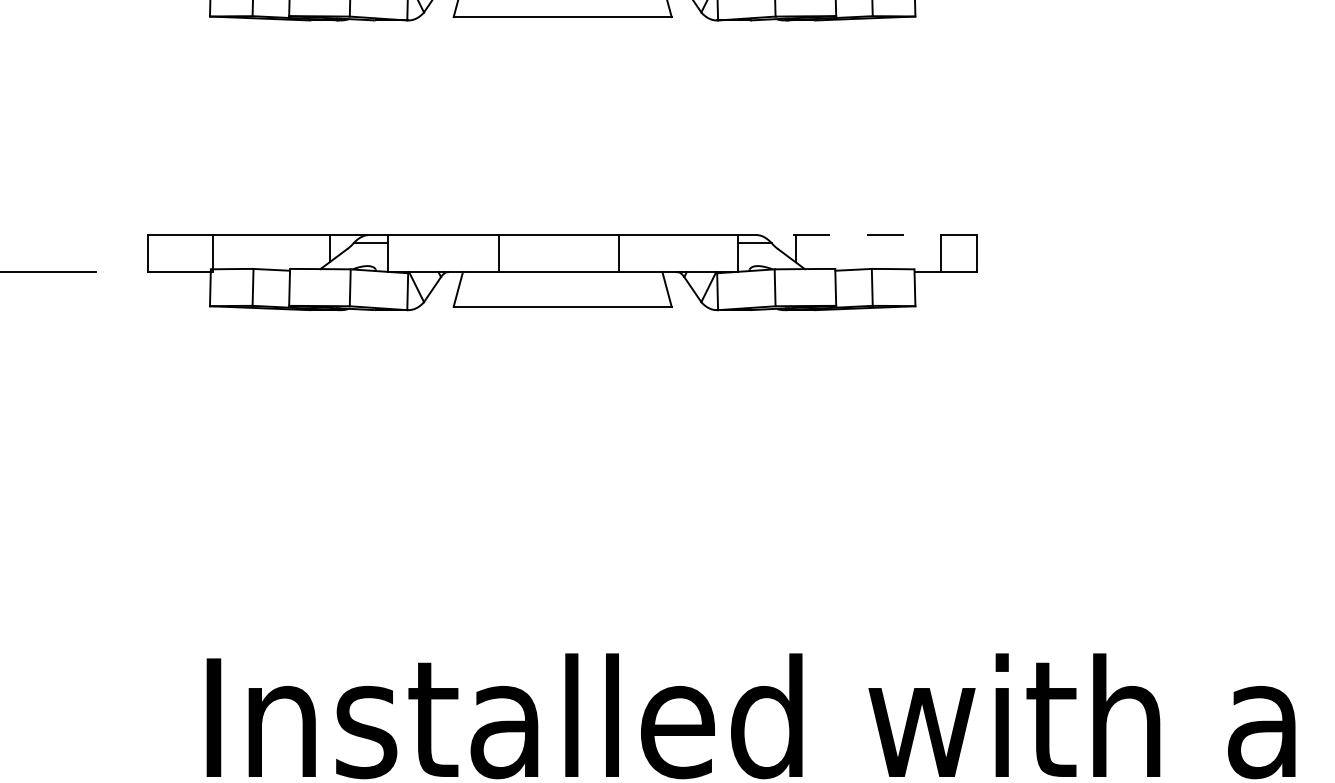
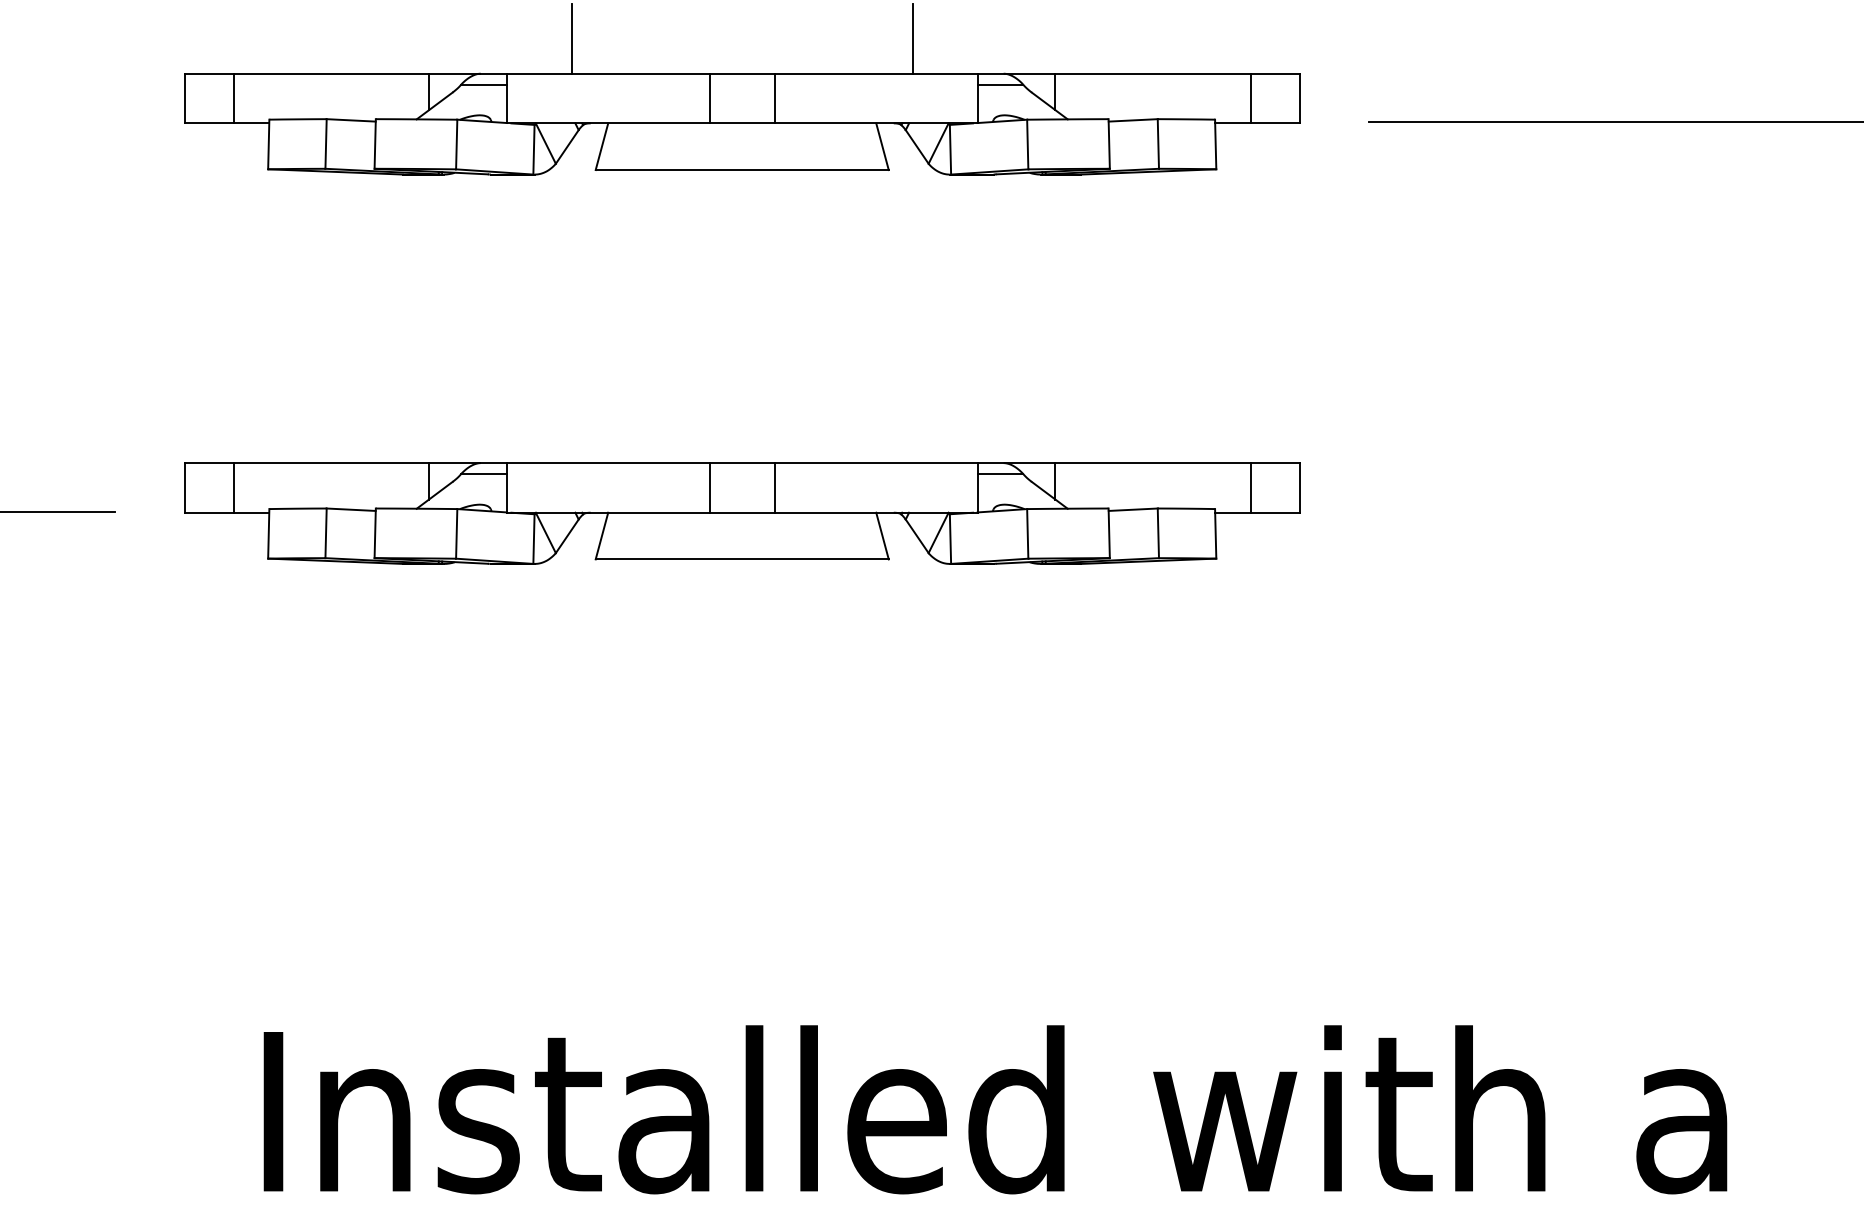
line: (867, 235) -> (1151, 463), dashed -> solid
line: (213, 253) -> (233, 487), moved
line: (498, 253) -> (709, 487), moved
line: (619, 253) -> (774, 487), moved

